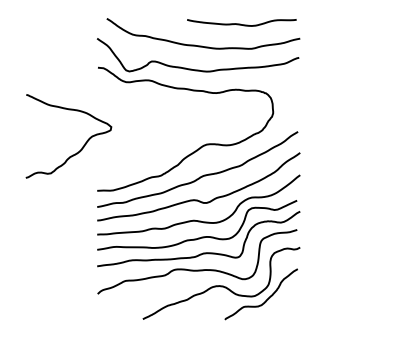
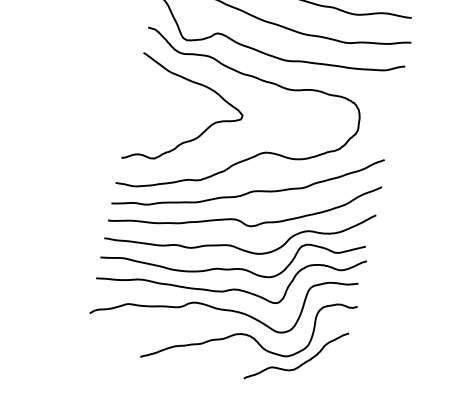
curve: (82, 146) -> (201, 132), moved

